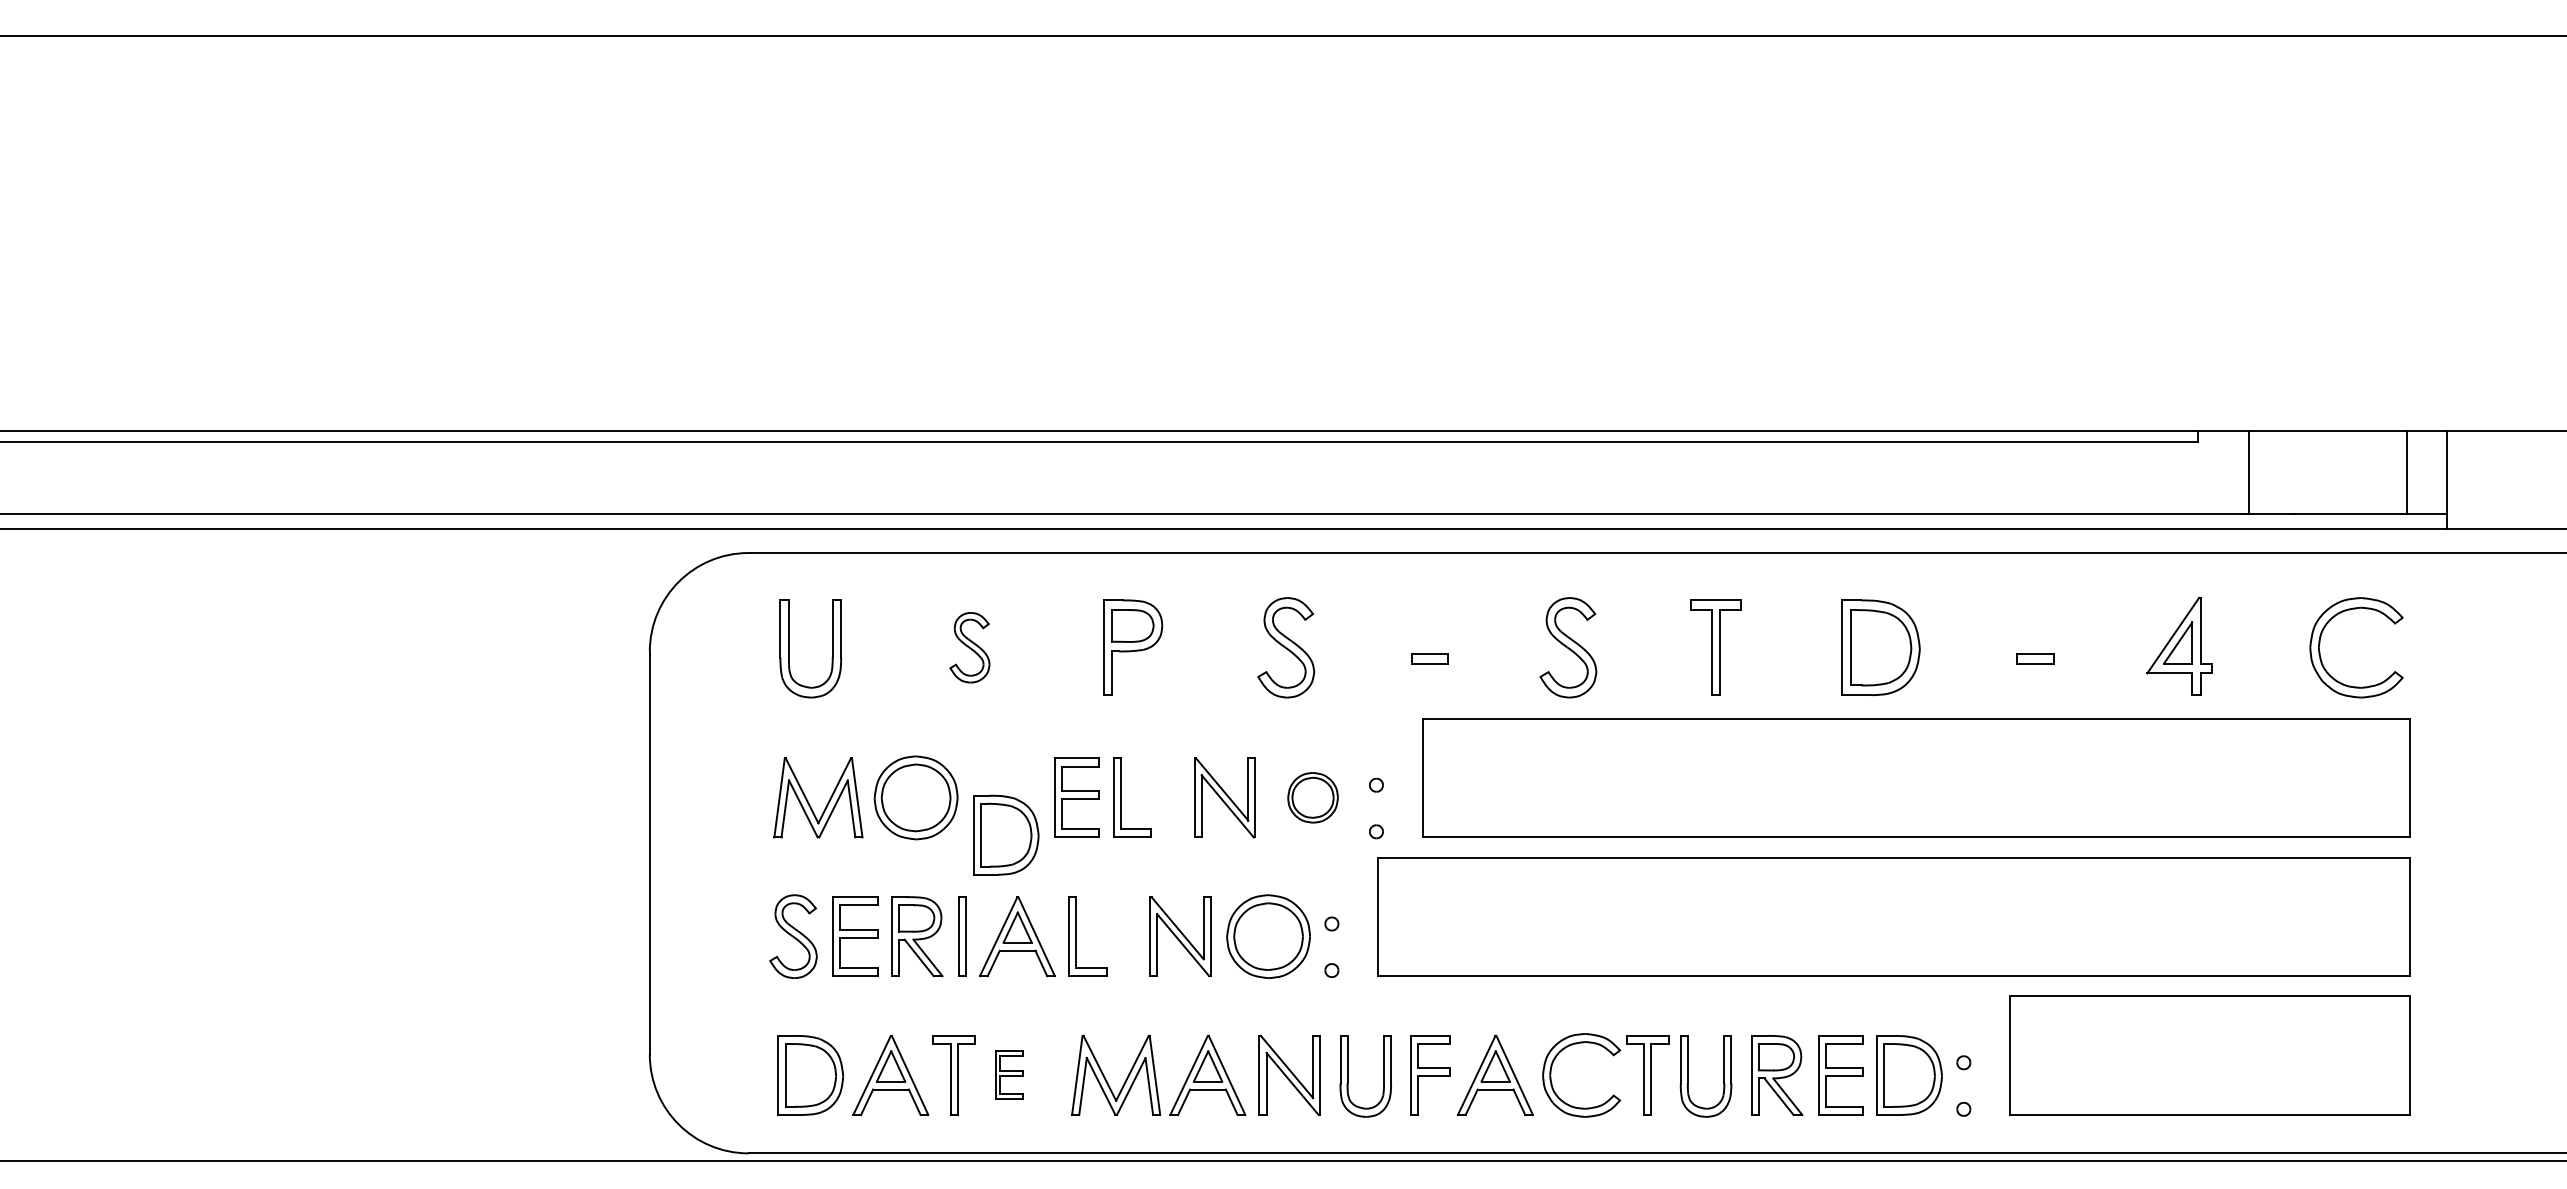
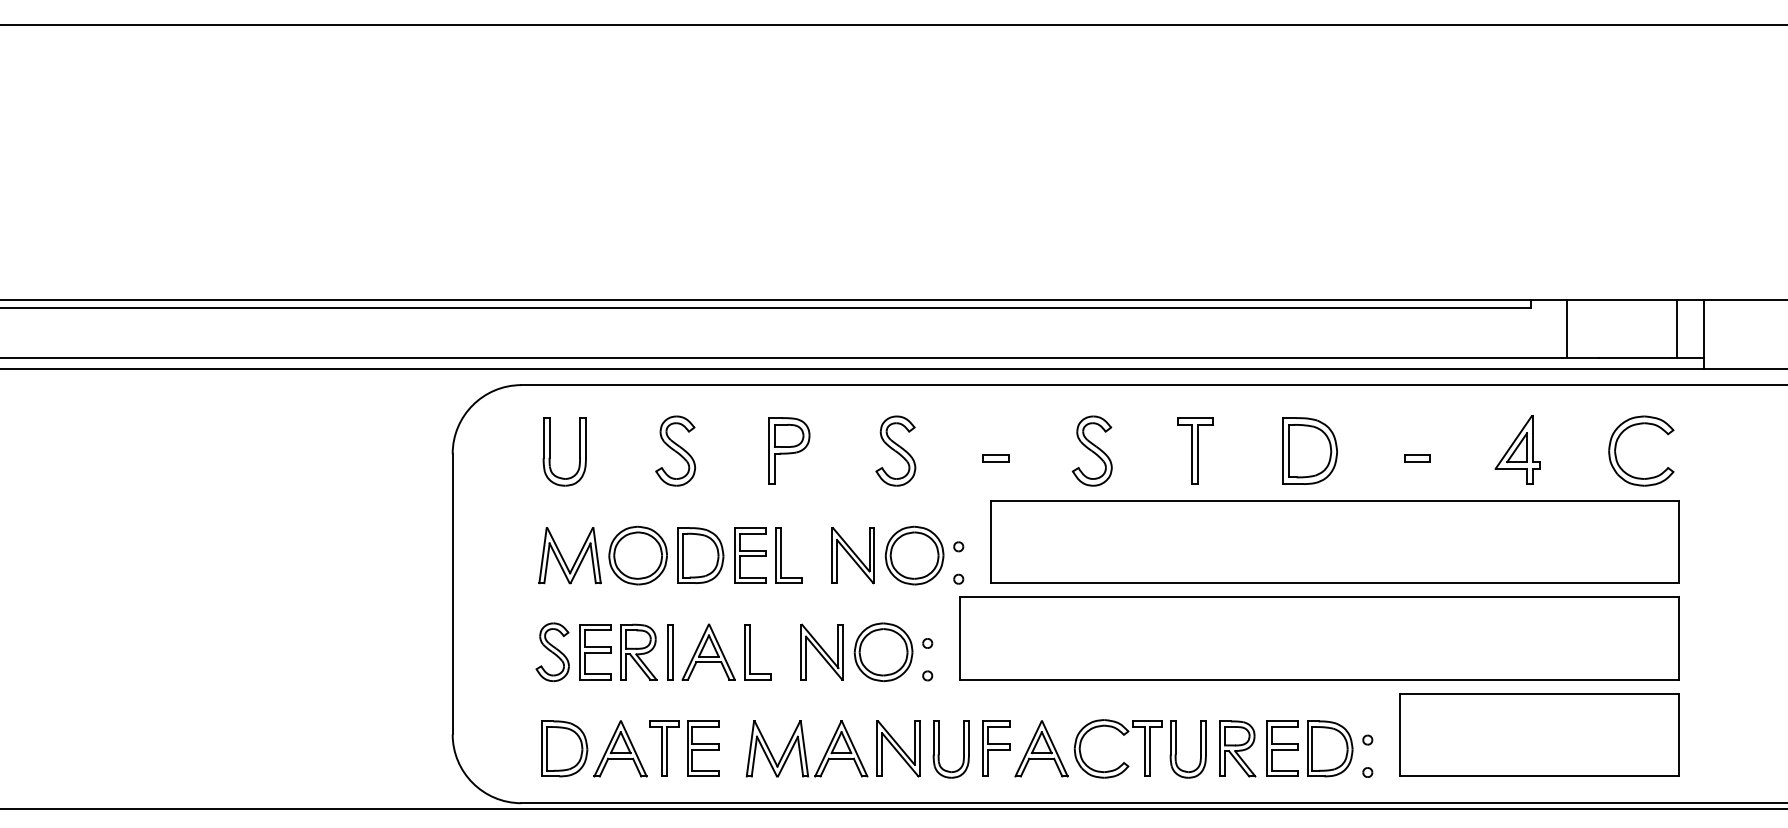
part: (969, 646) -> (675, 450), size x1.43
part: (1312, 797) -> (914, 555), size x1.67
part: (1005, 835) -> (700, 555), moved
part: (1009, 1074) -> (703, 748), size x1.67

